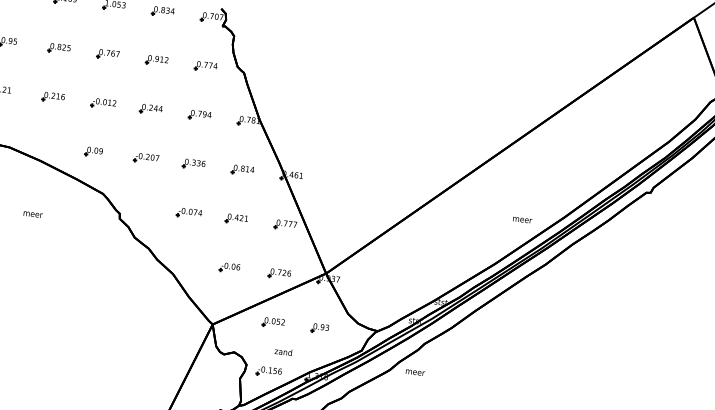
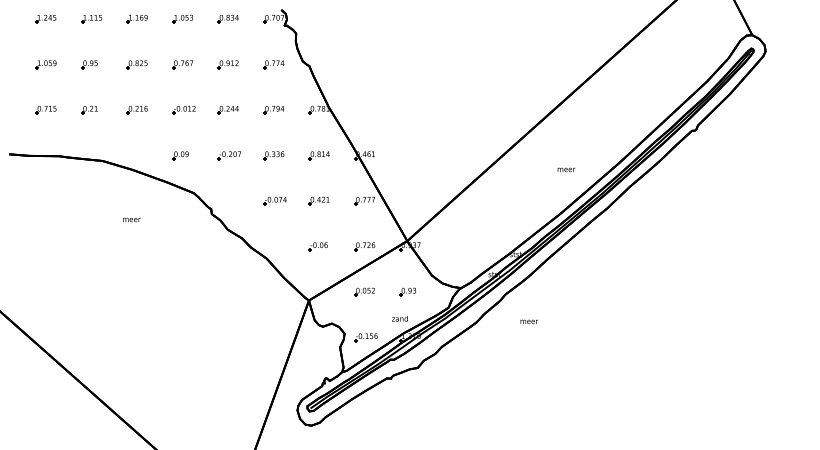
text: (522, 219) -> (566, 169), moved
text: (282, 351) -> (399, 318), moved
text: (414, 372) -> (528, 321), moved

